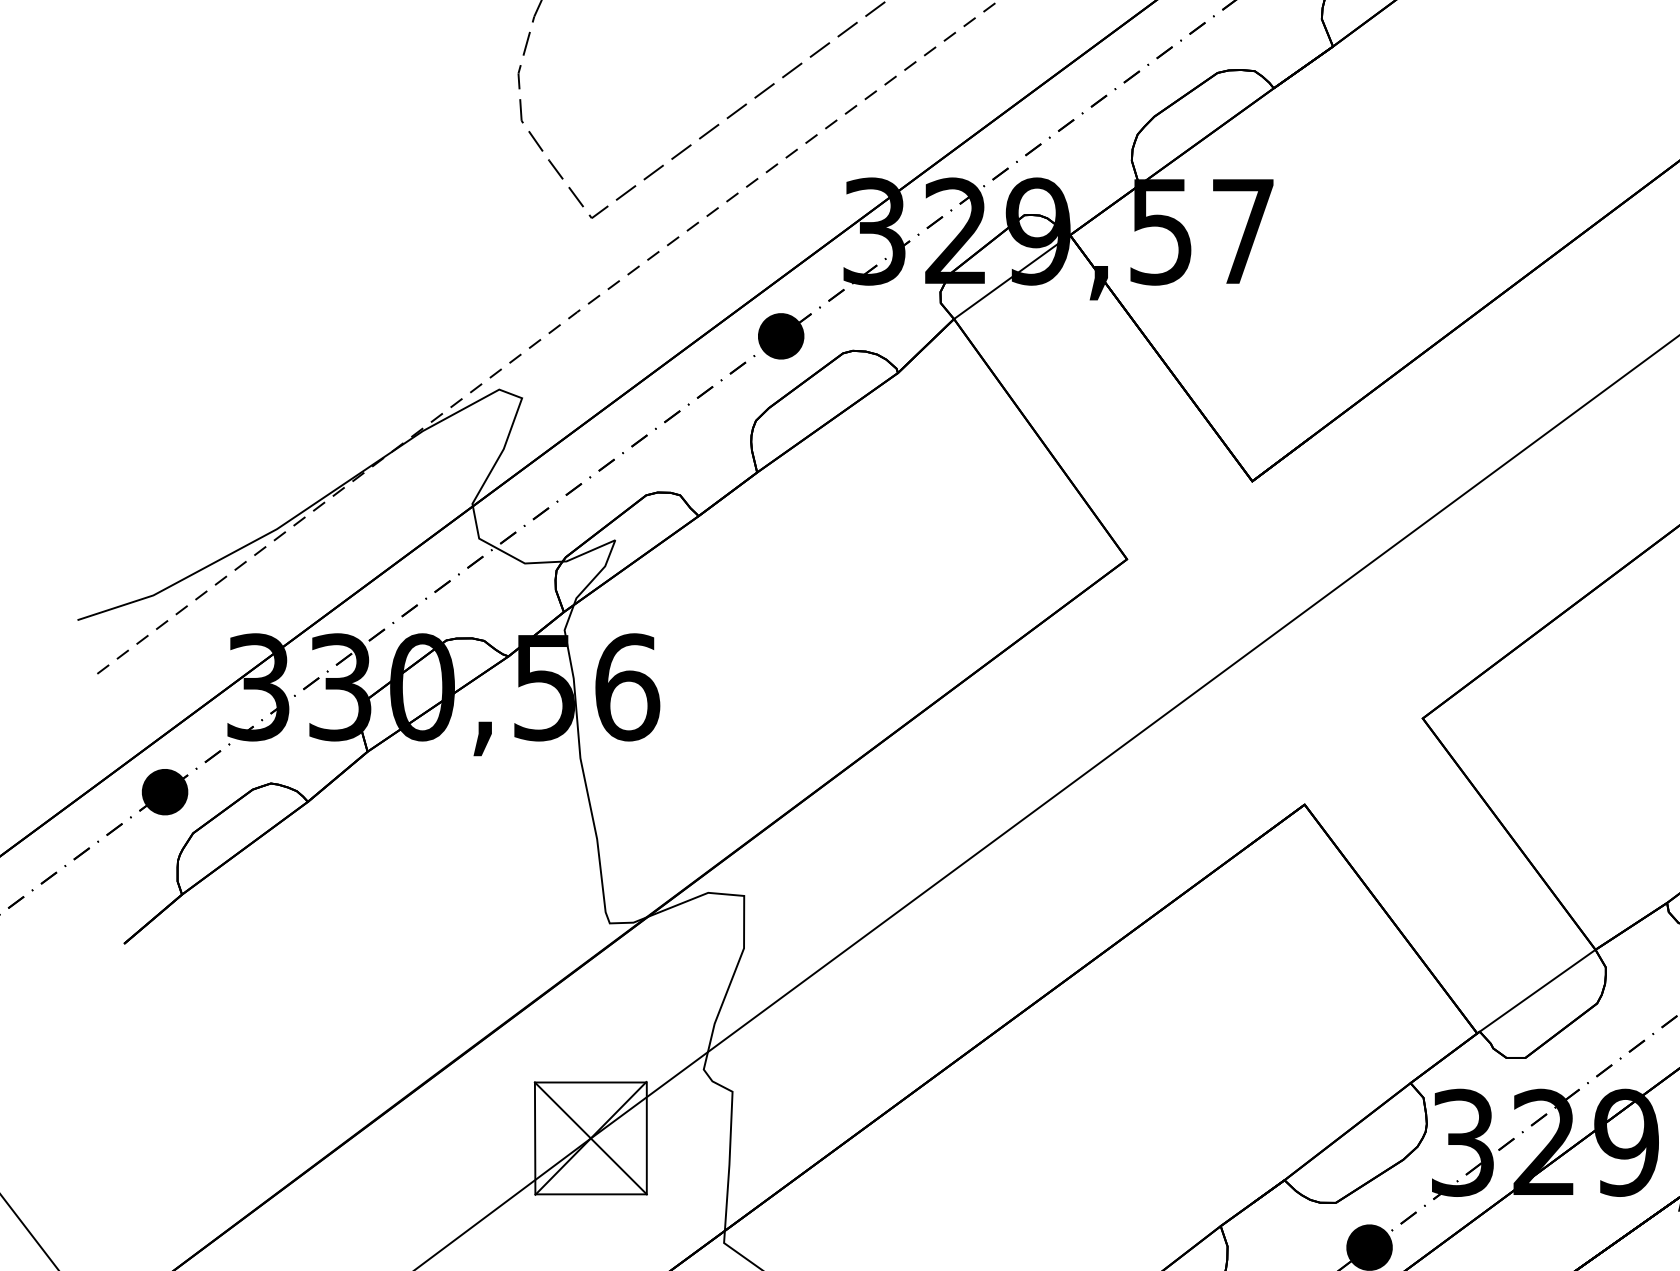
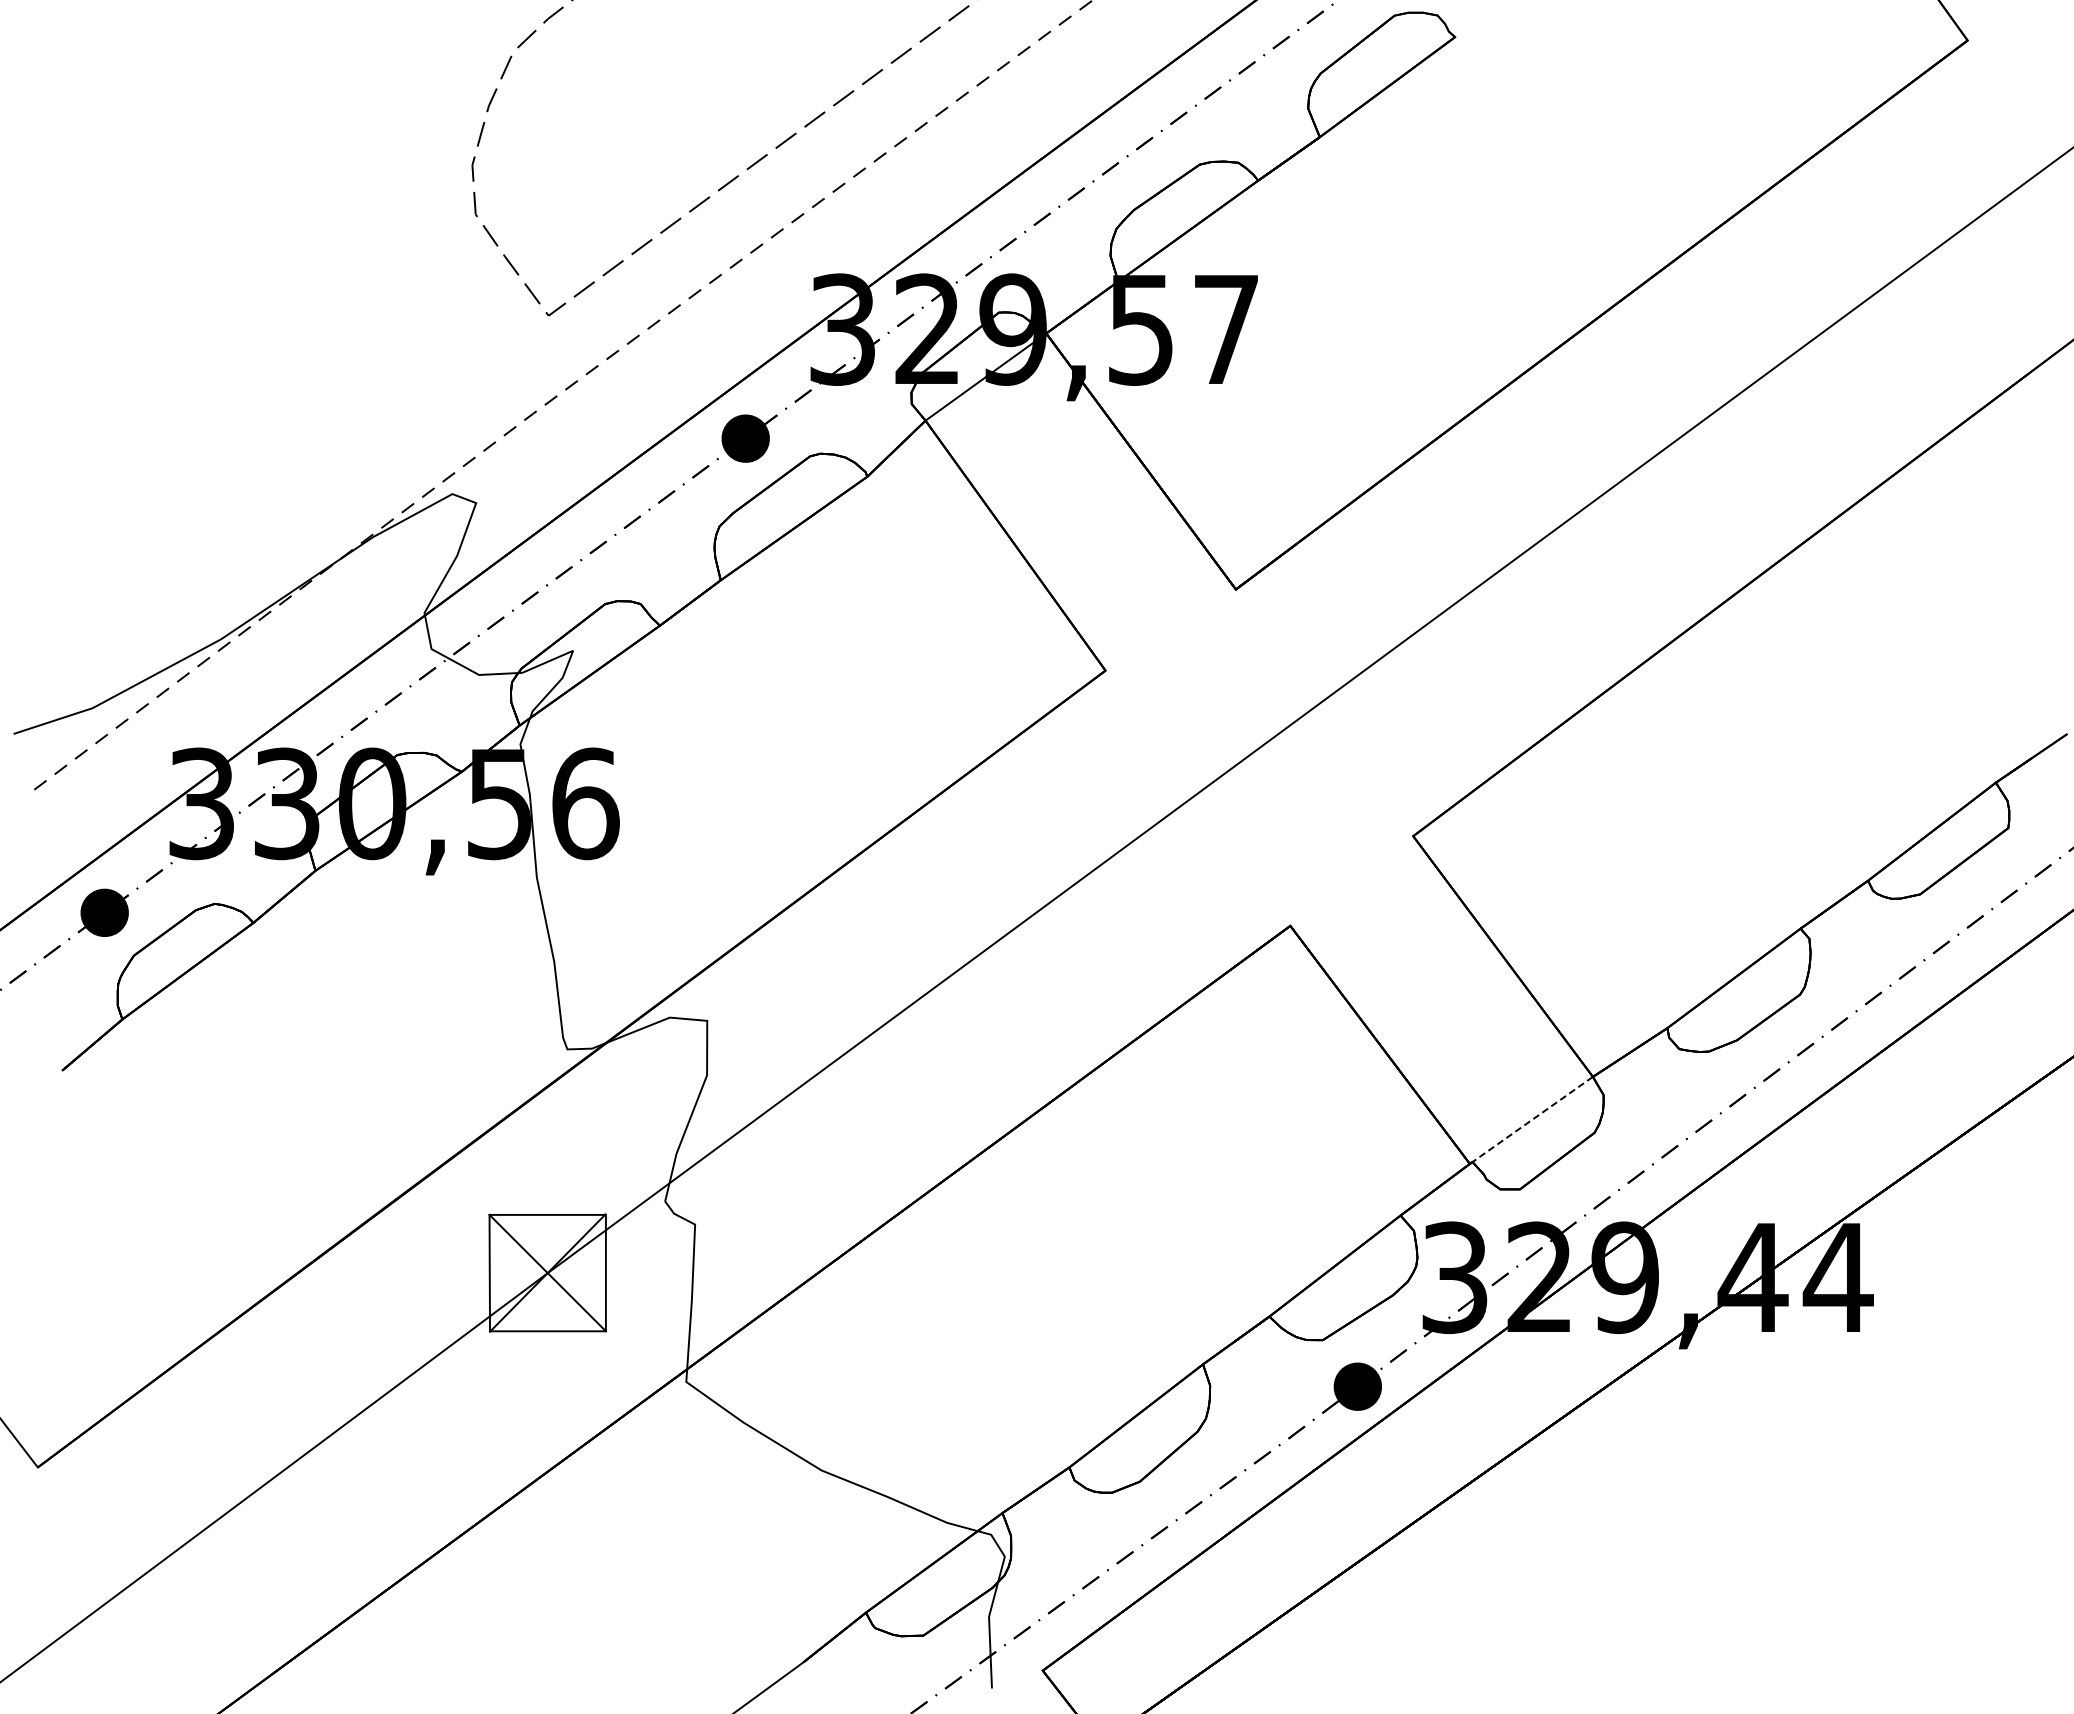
line: (1537, 990) -> (1532, 1119), solid -> dashed

